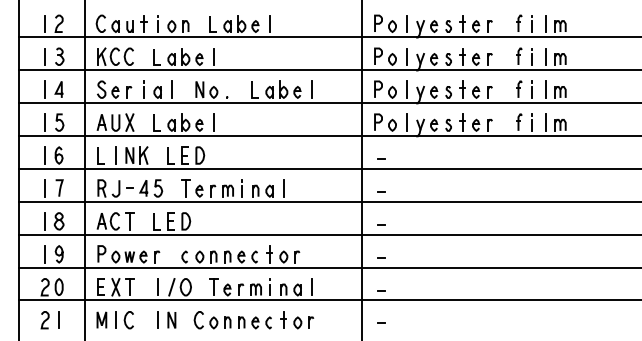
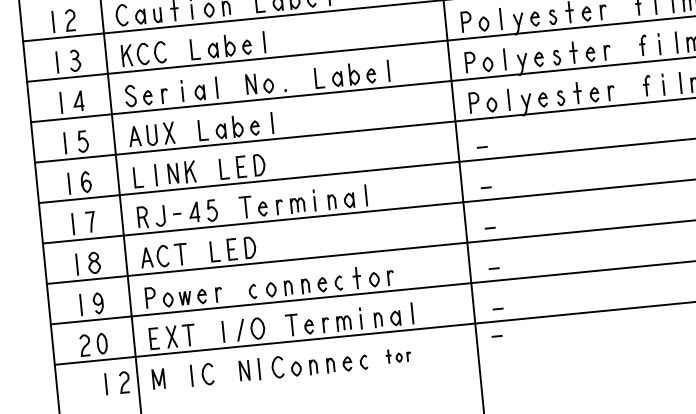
line: (157, 319) -> (258, 368), moved
curve: (44, 320) -> (123, 382), moved
part: (124, 320) -> (202, 375), moved
part: (297, 320) -> (398, 355), size x0.6
line: (381, 322) -> (497, 335), moved

